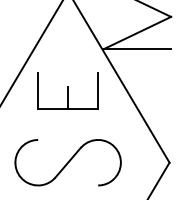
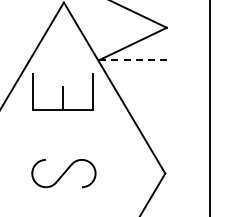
line: (137, 49) -> (133, 60), solid -> dashed
part: (67, 90) -> (62, 91), moved
part: (67, 162) -> (63, 173), size x0.6

